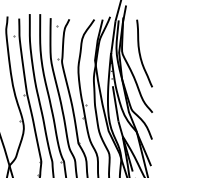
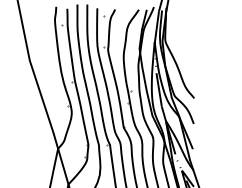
curve: (141, 55) -> (183, 43), removed

